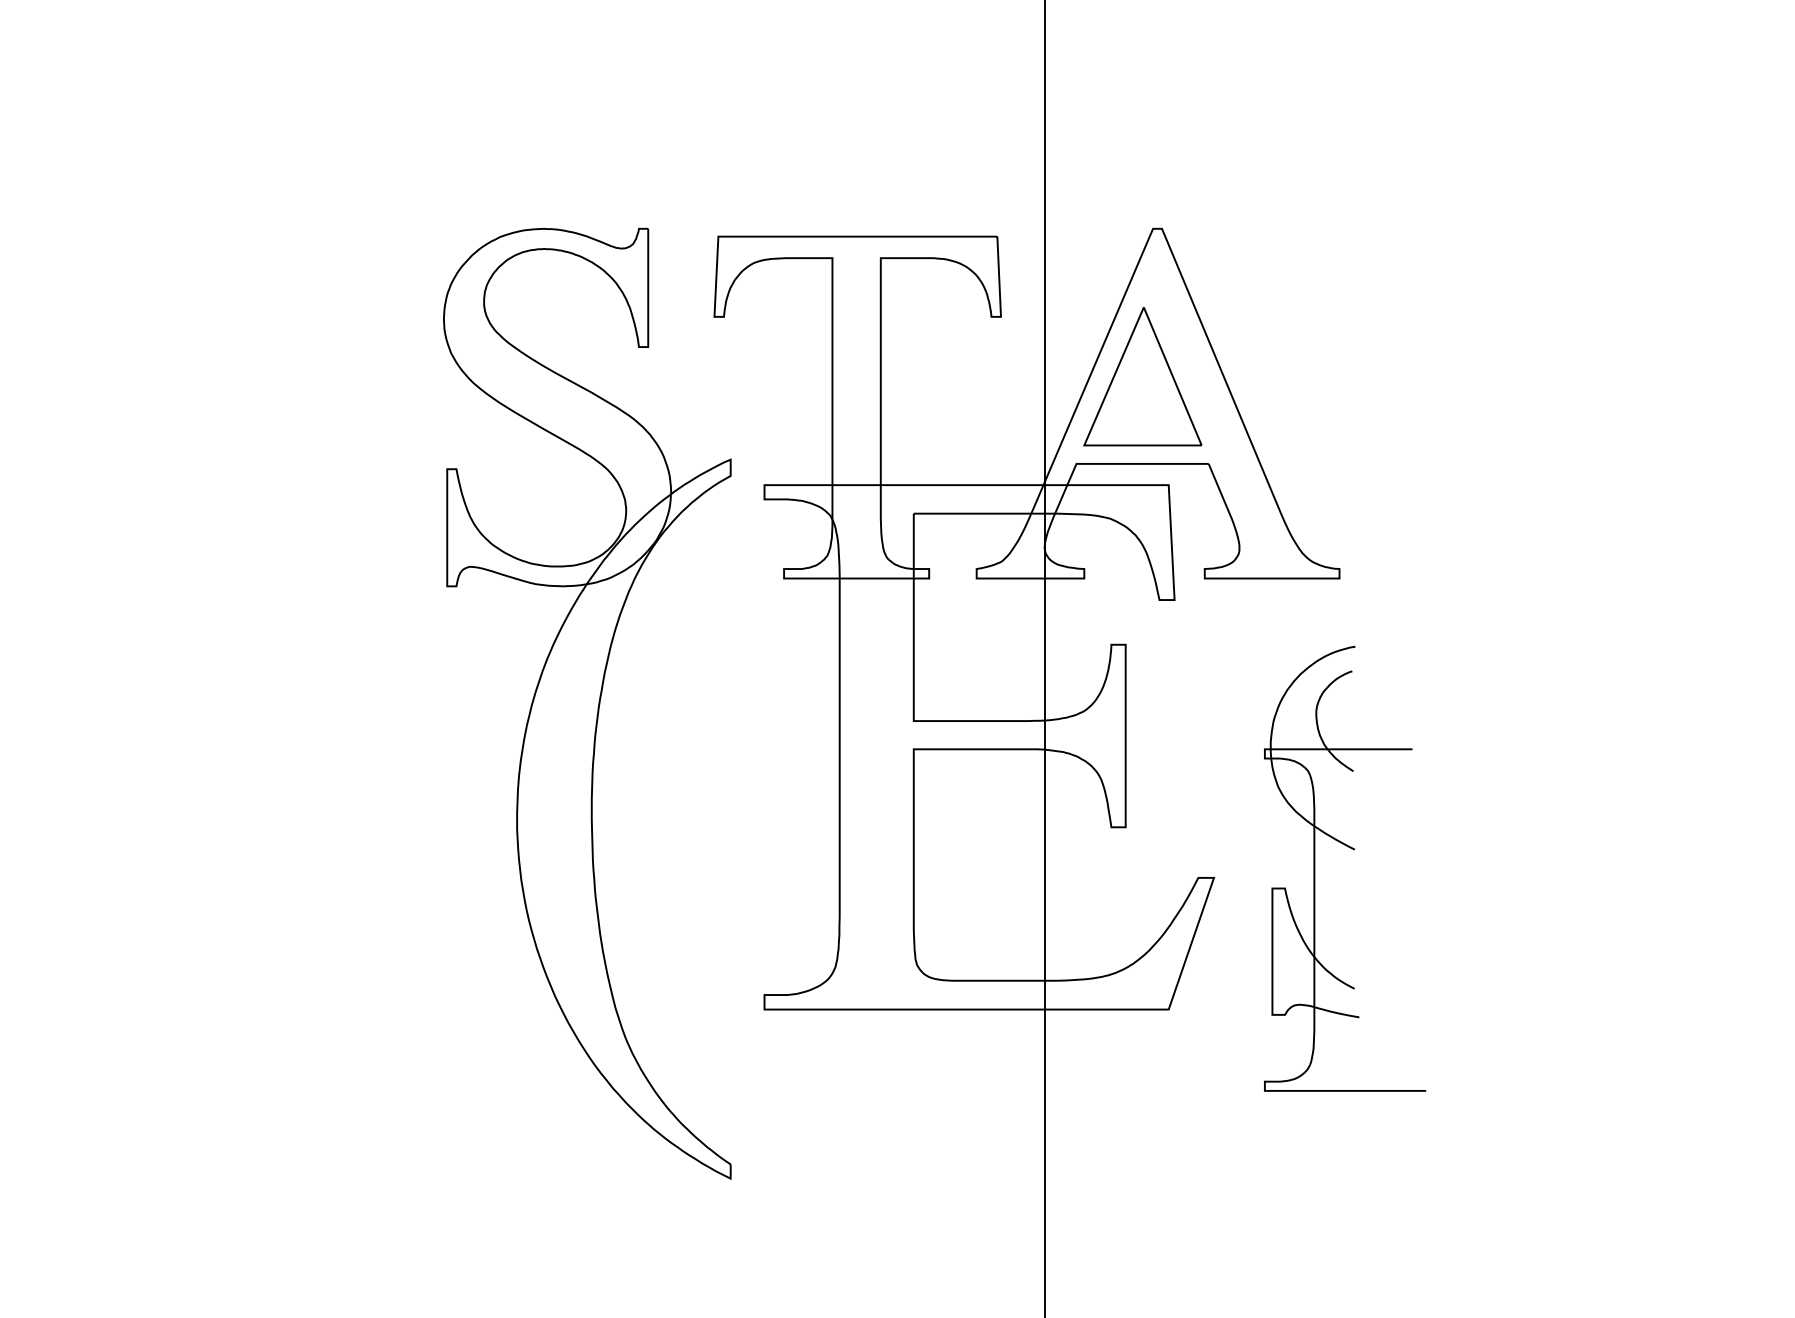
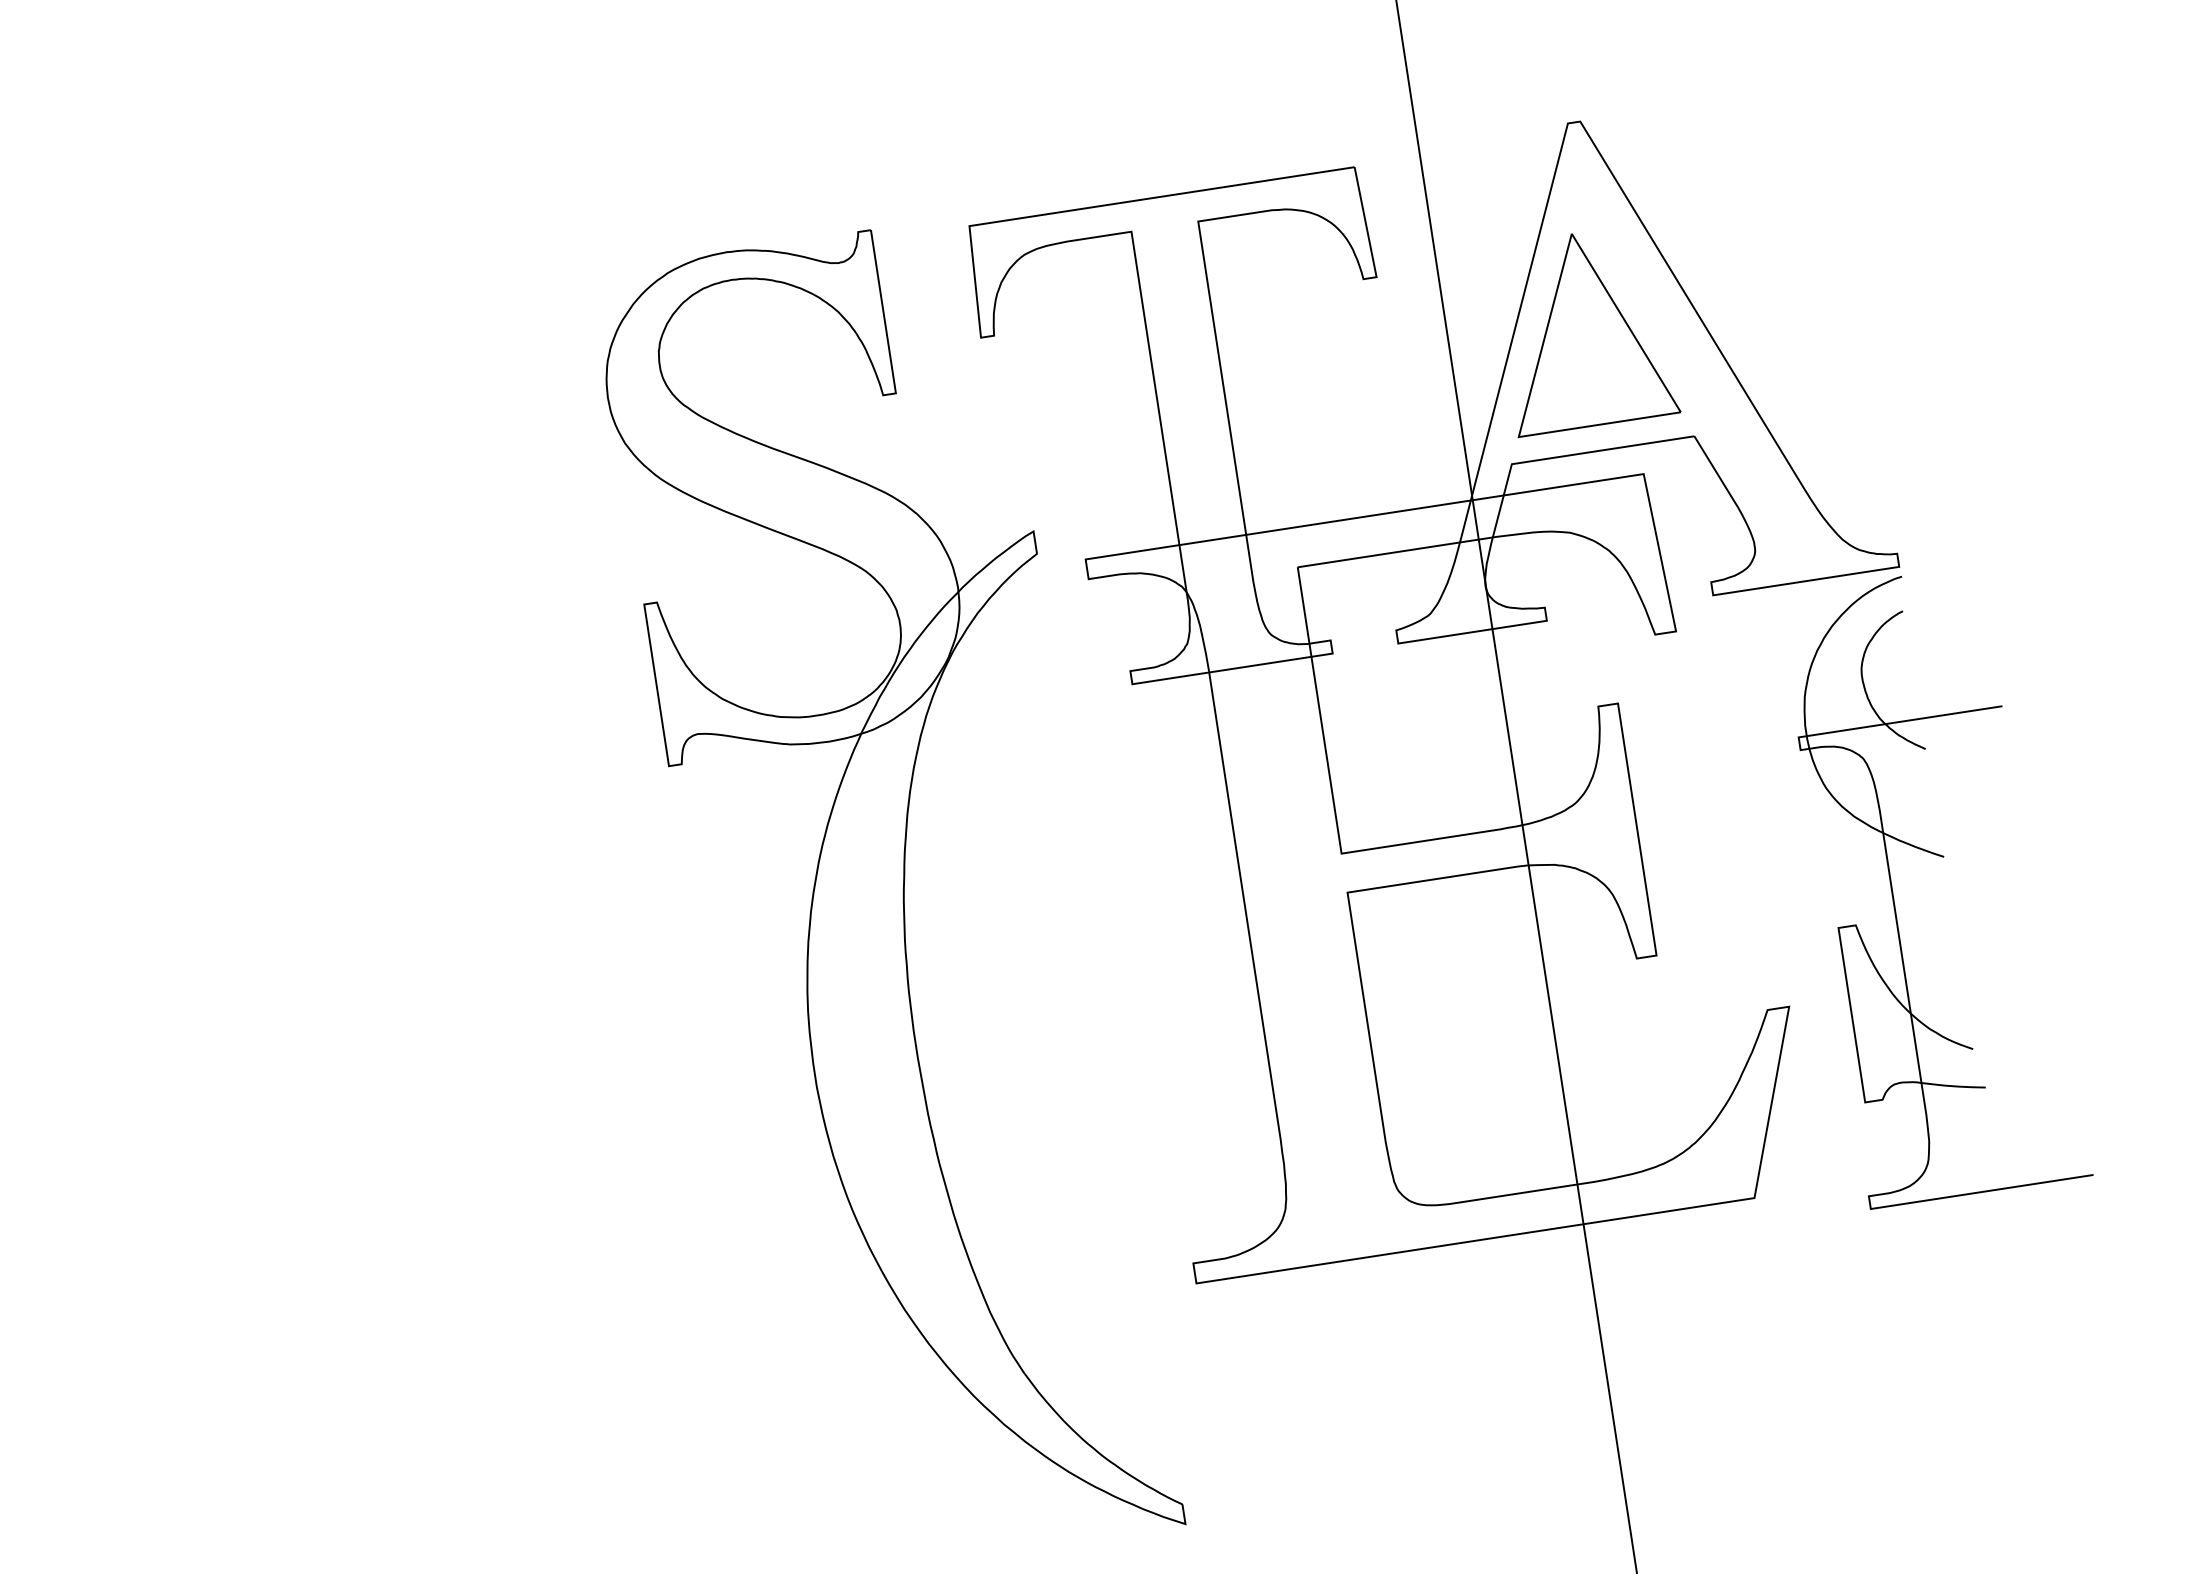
part: (1354, 850) -> (1943, 858), moved

